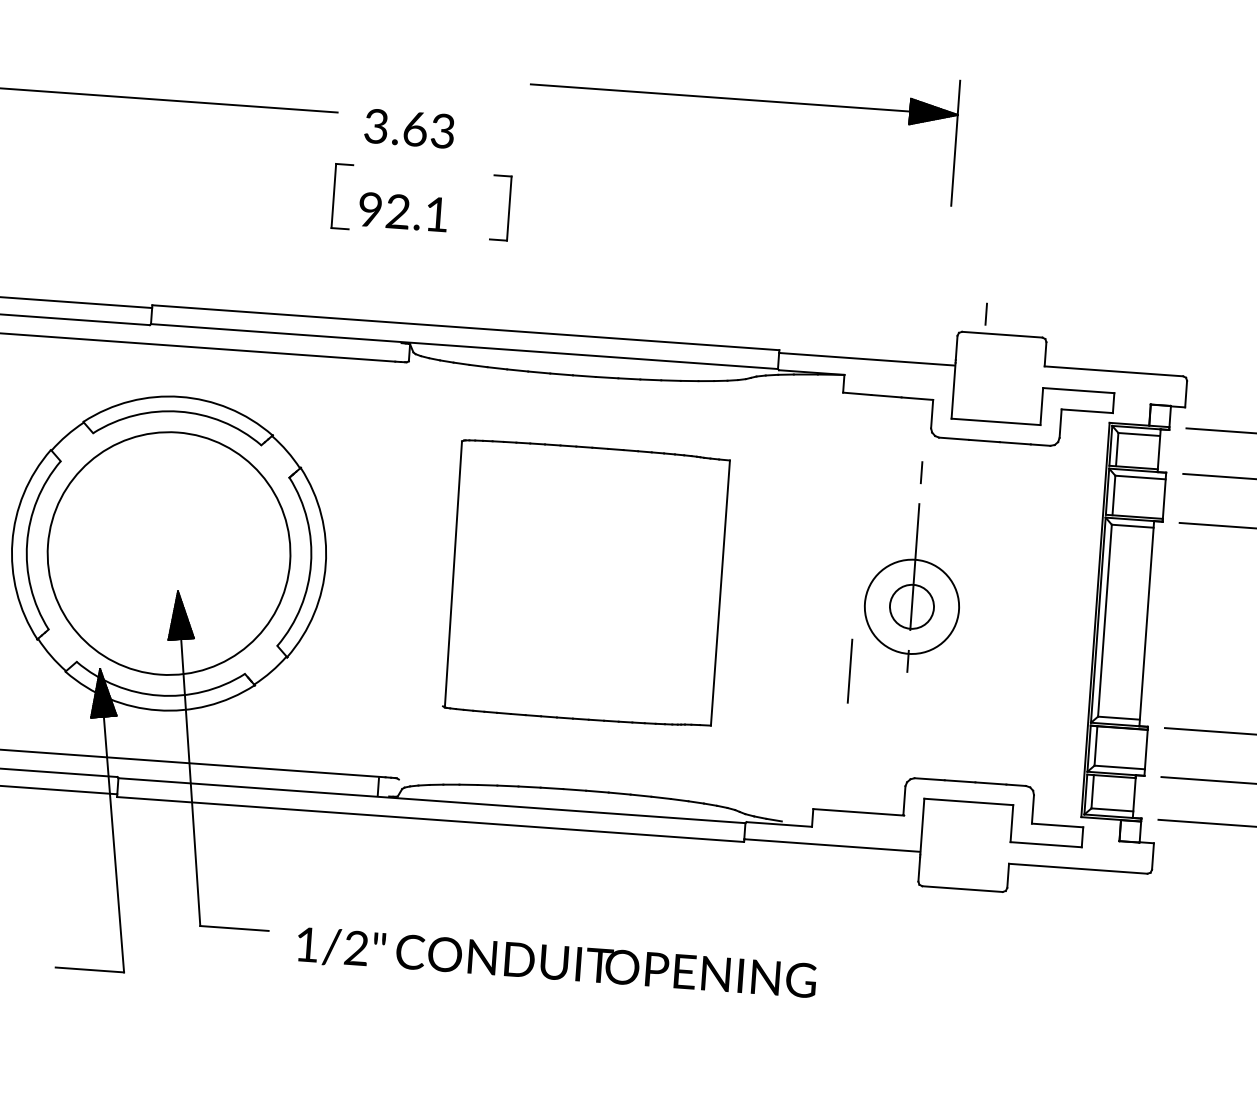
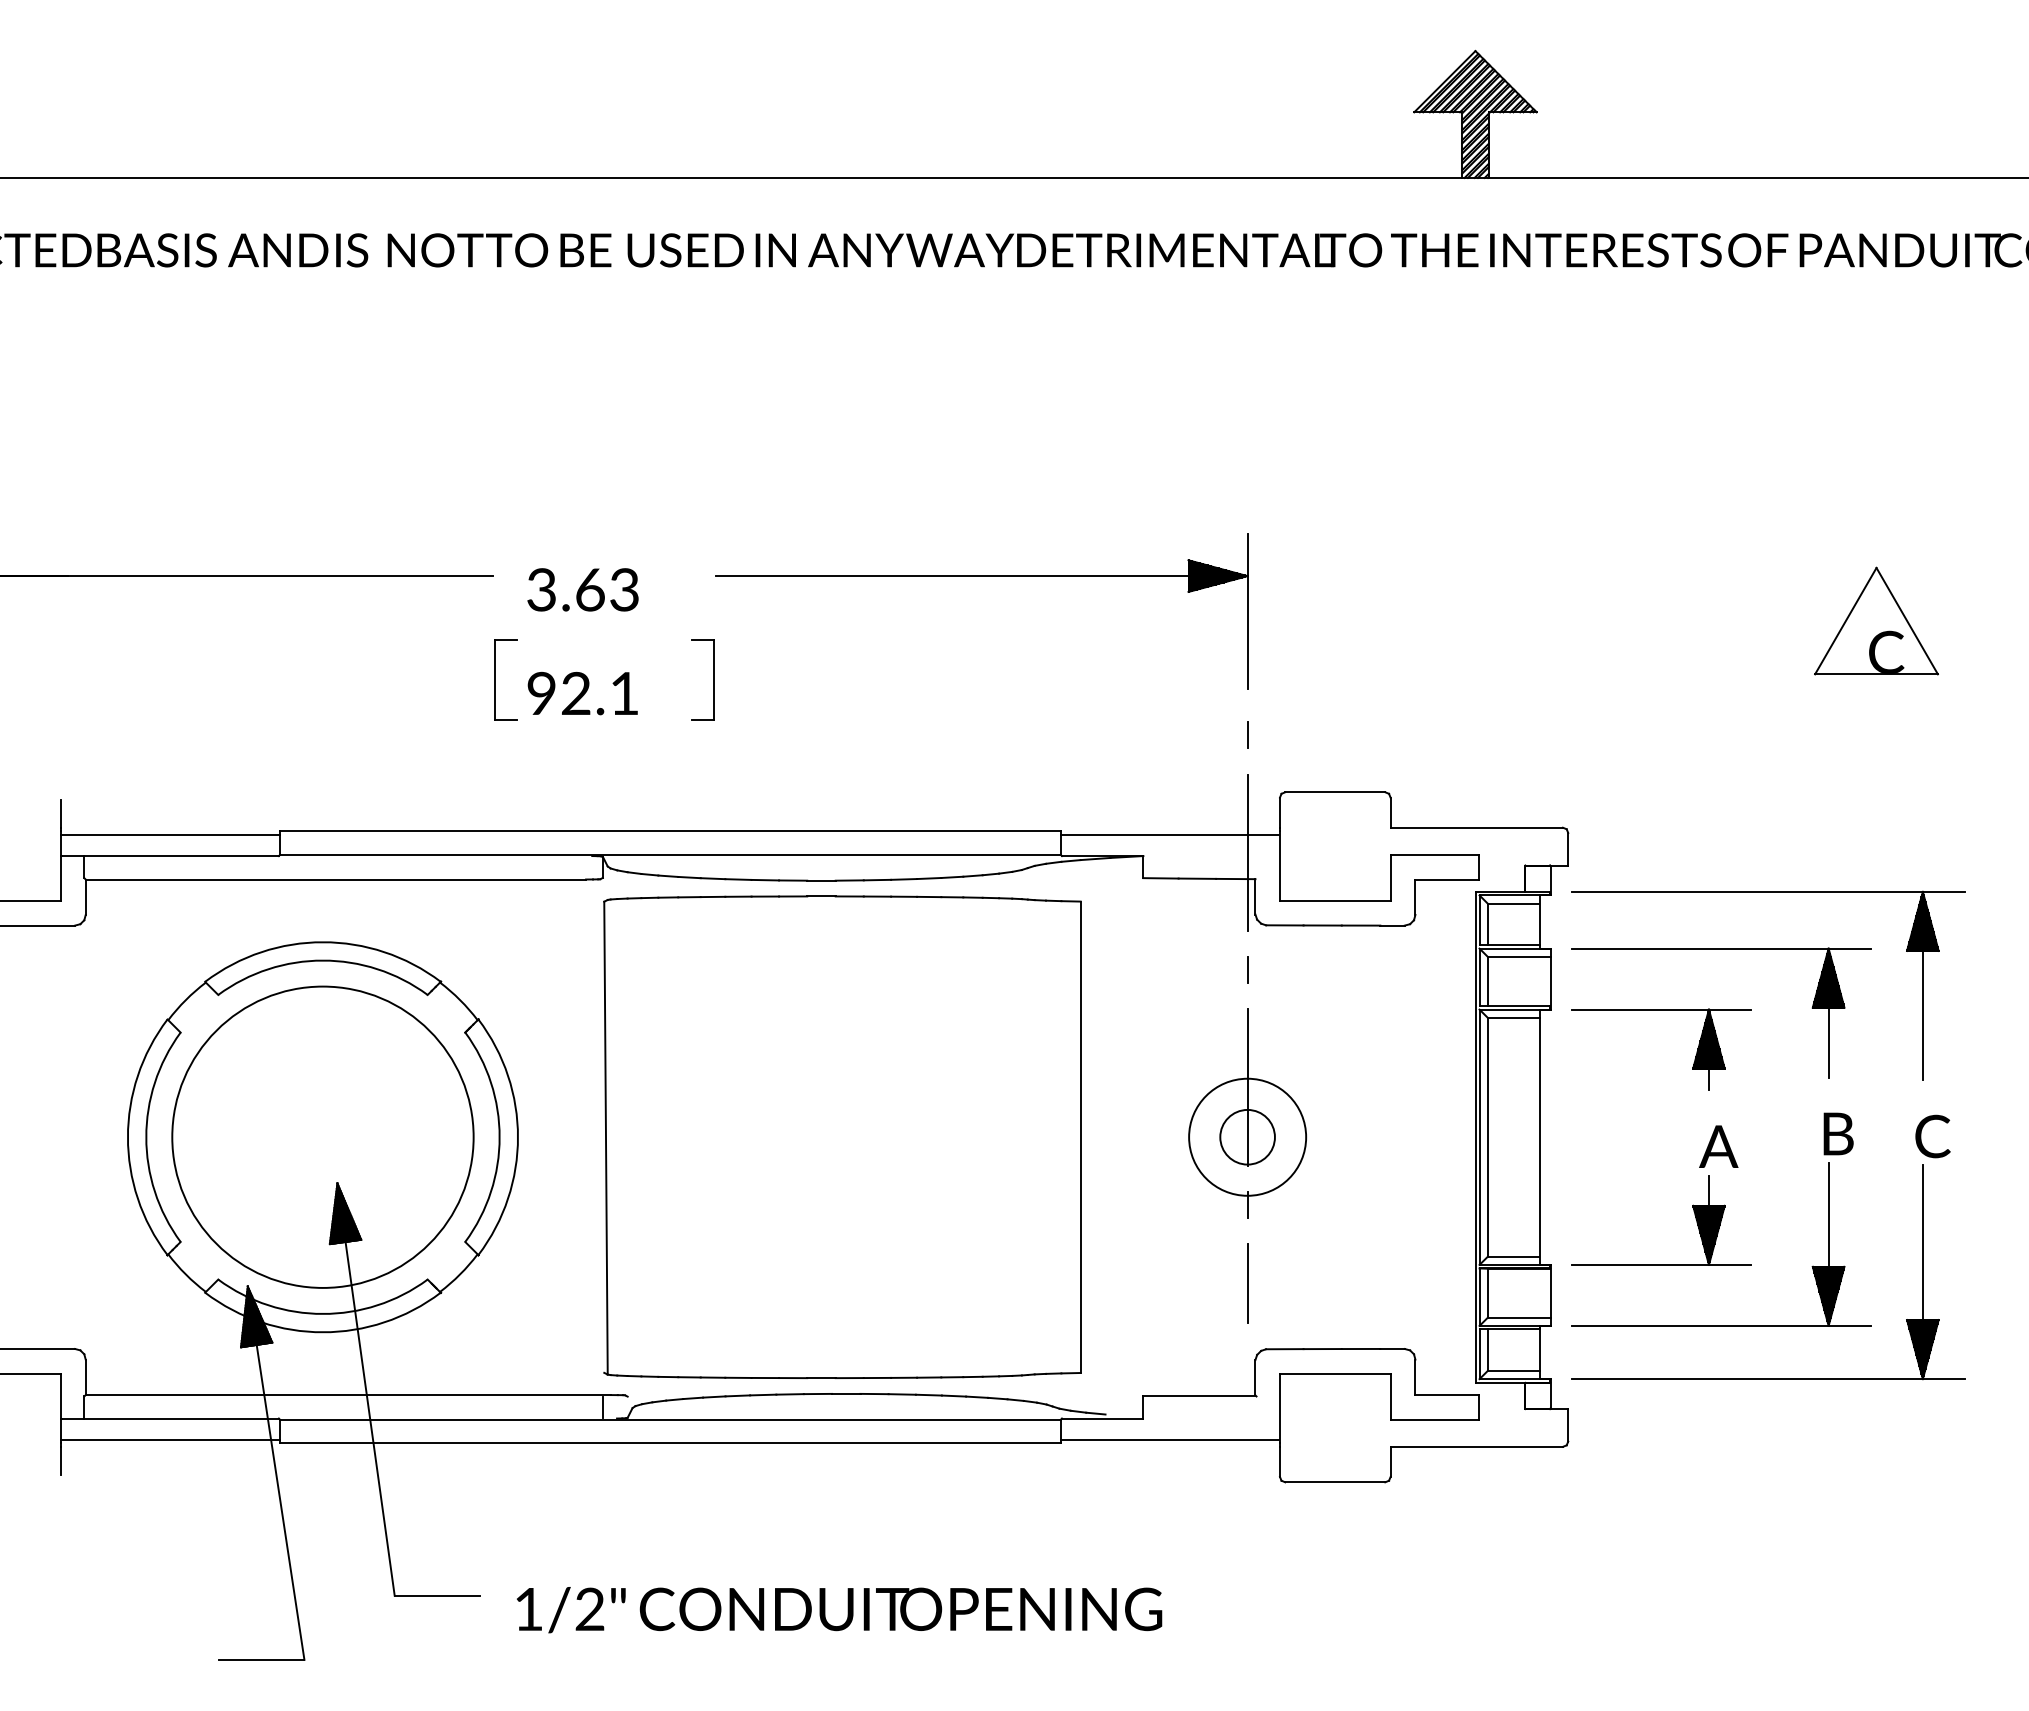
part: (743, 99) -> (981, 576), moved
line: (986, 313) -> (1247, 734), moved
line: (928, 378) -> (1247, 852), added
part: (586, 582) -> (842, 1136), size x1.43
line: (849, 671) -> (1247, 1283), moved

